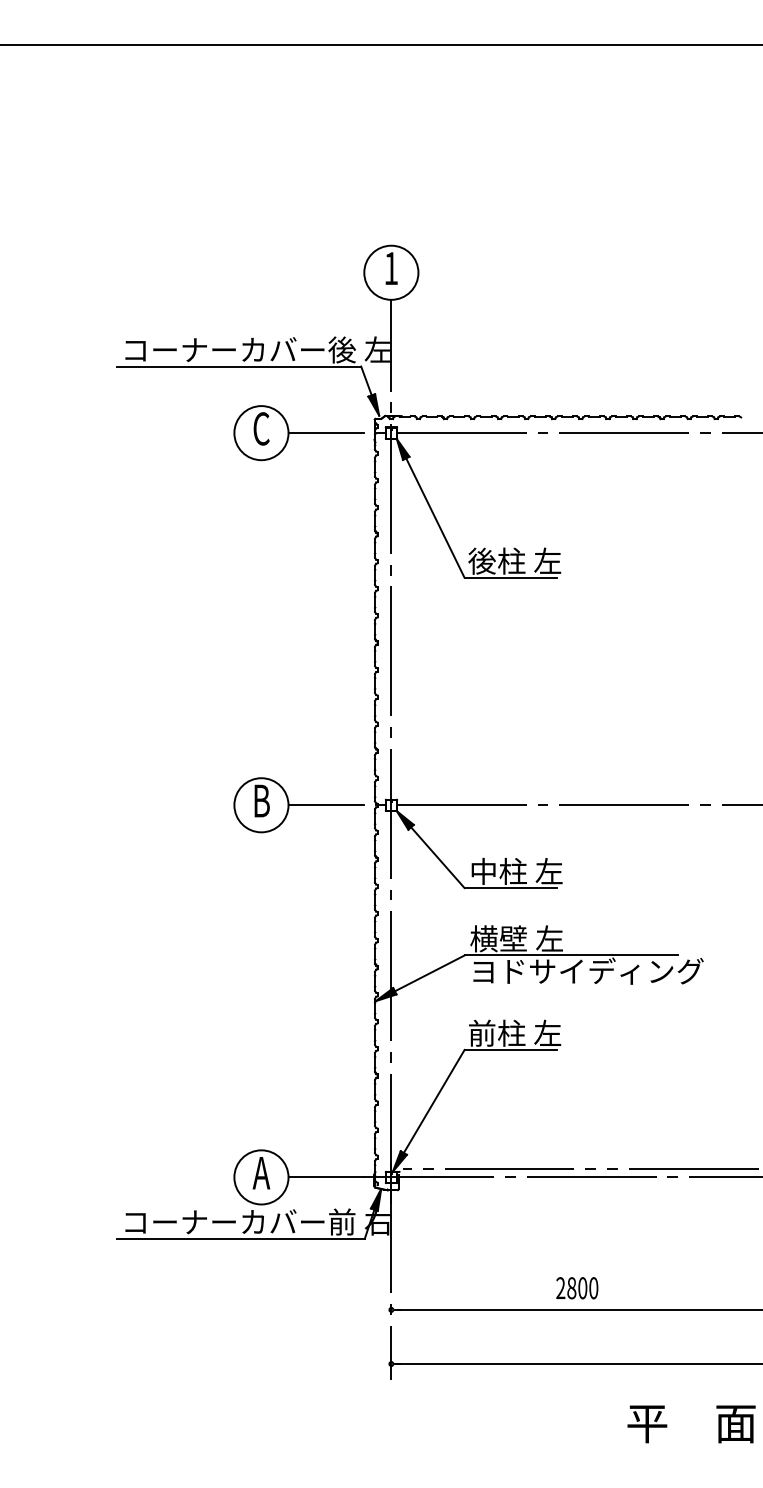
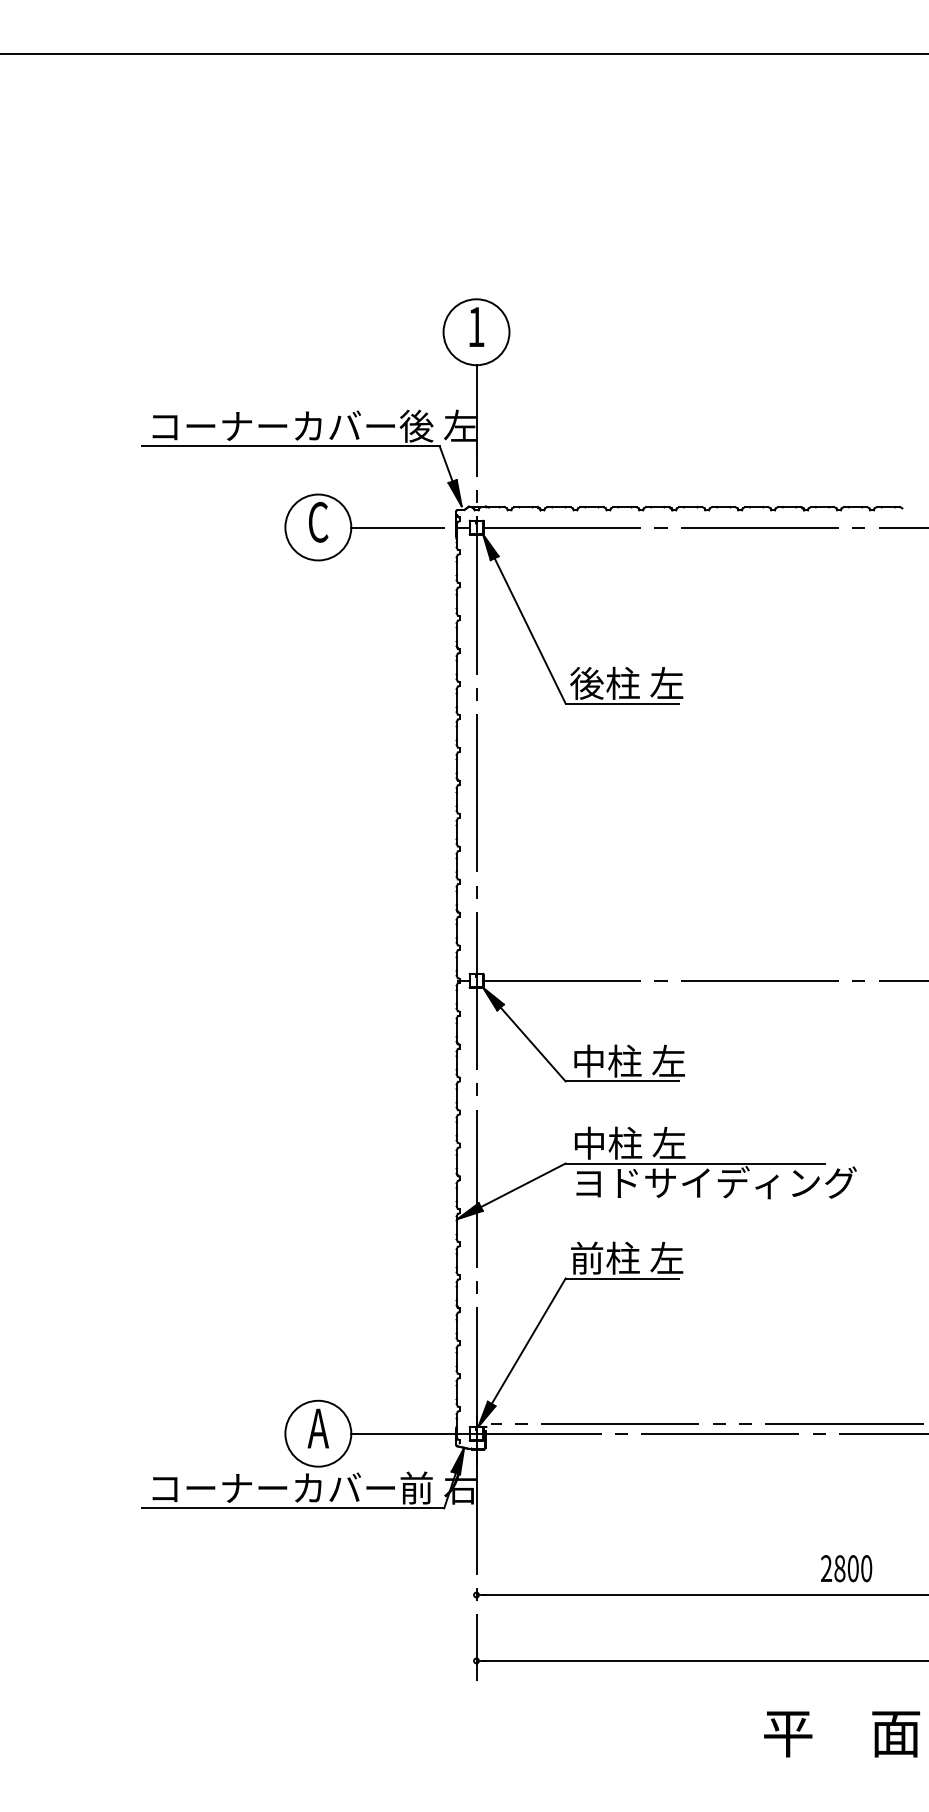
part: (298, 805) -> (363, 980), removed
text: (498, 938) -> (606, 1142), 横壁 左 -> 中柱 左
text: (577, 1288) -> (846, 1568), moved

